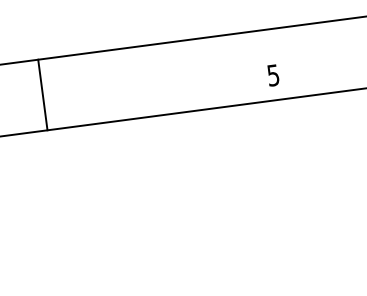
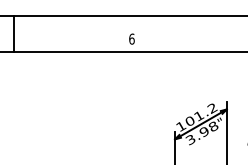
text: (272, 74) -> (131, 38), 5 -> 6

